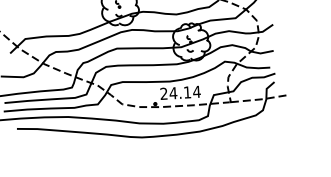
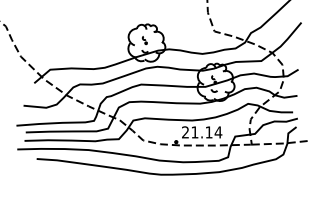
text: (172, 93) -> (194, 132), 24.14 -> 21.14

